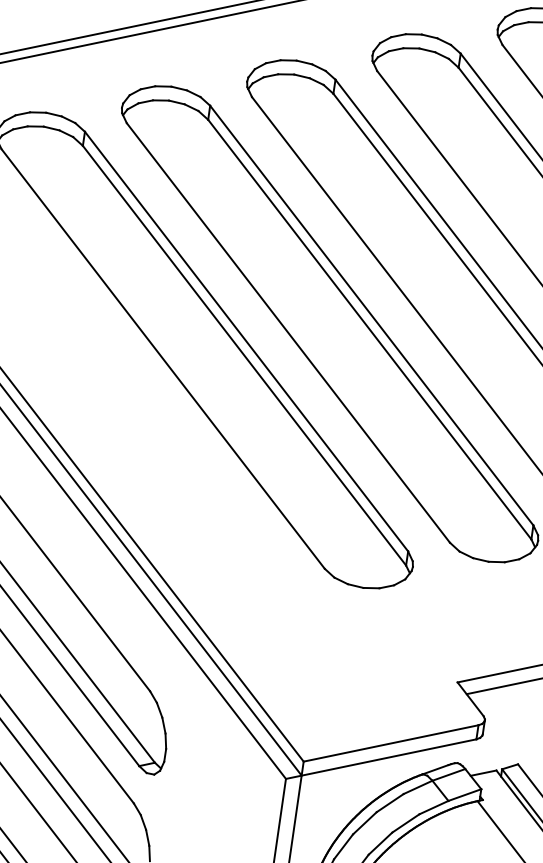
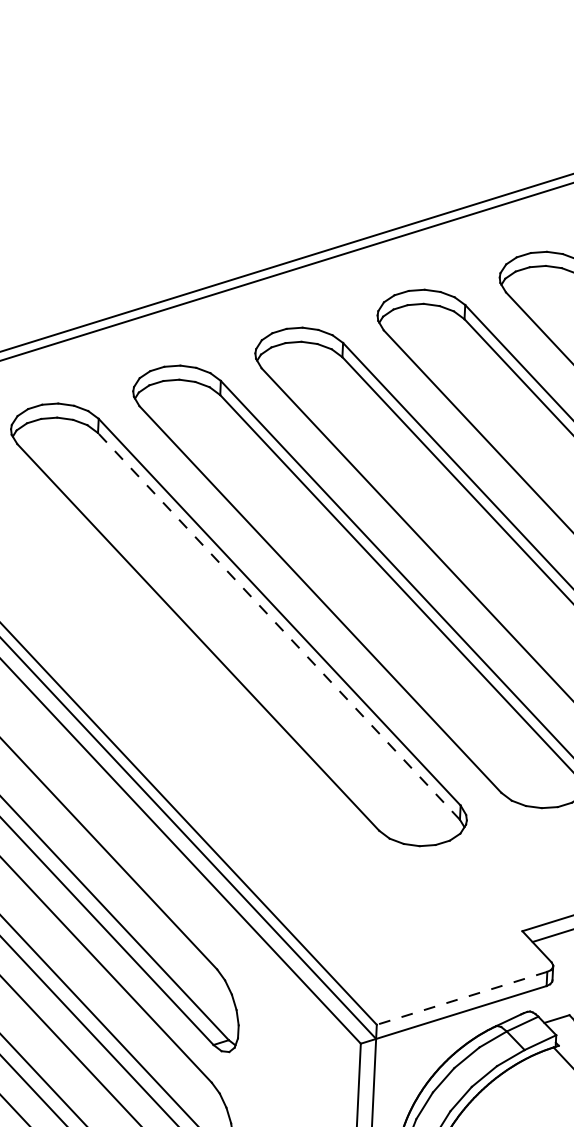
line: (244, 355) -> (278, 626), solid -> dashed
line: (390, 743) -> (461, 998), solid -> dashed

